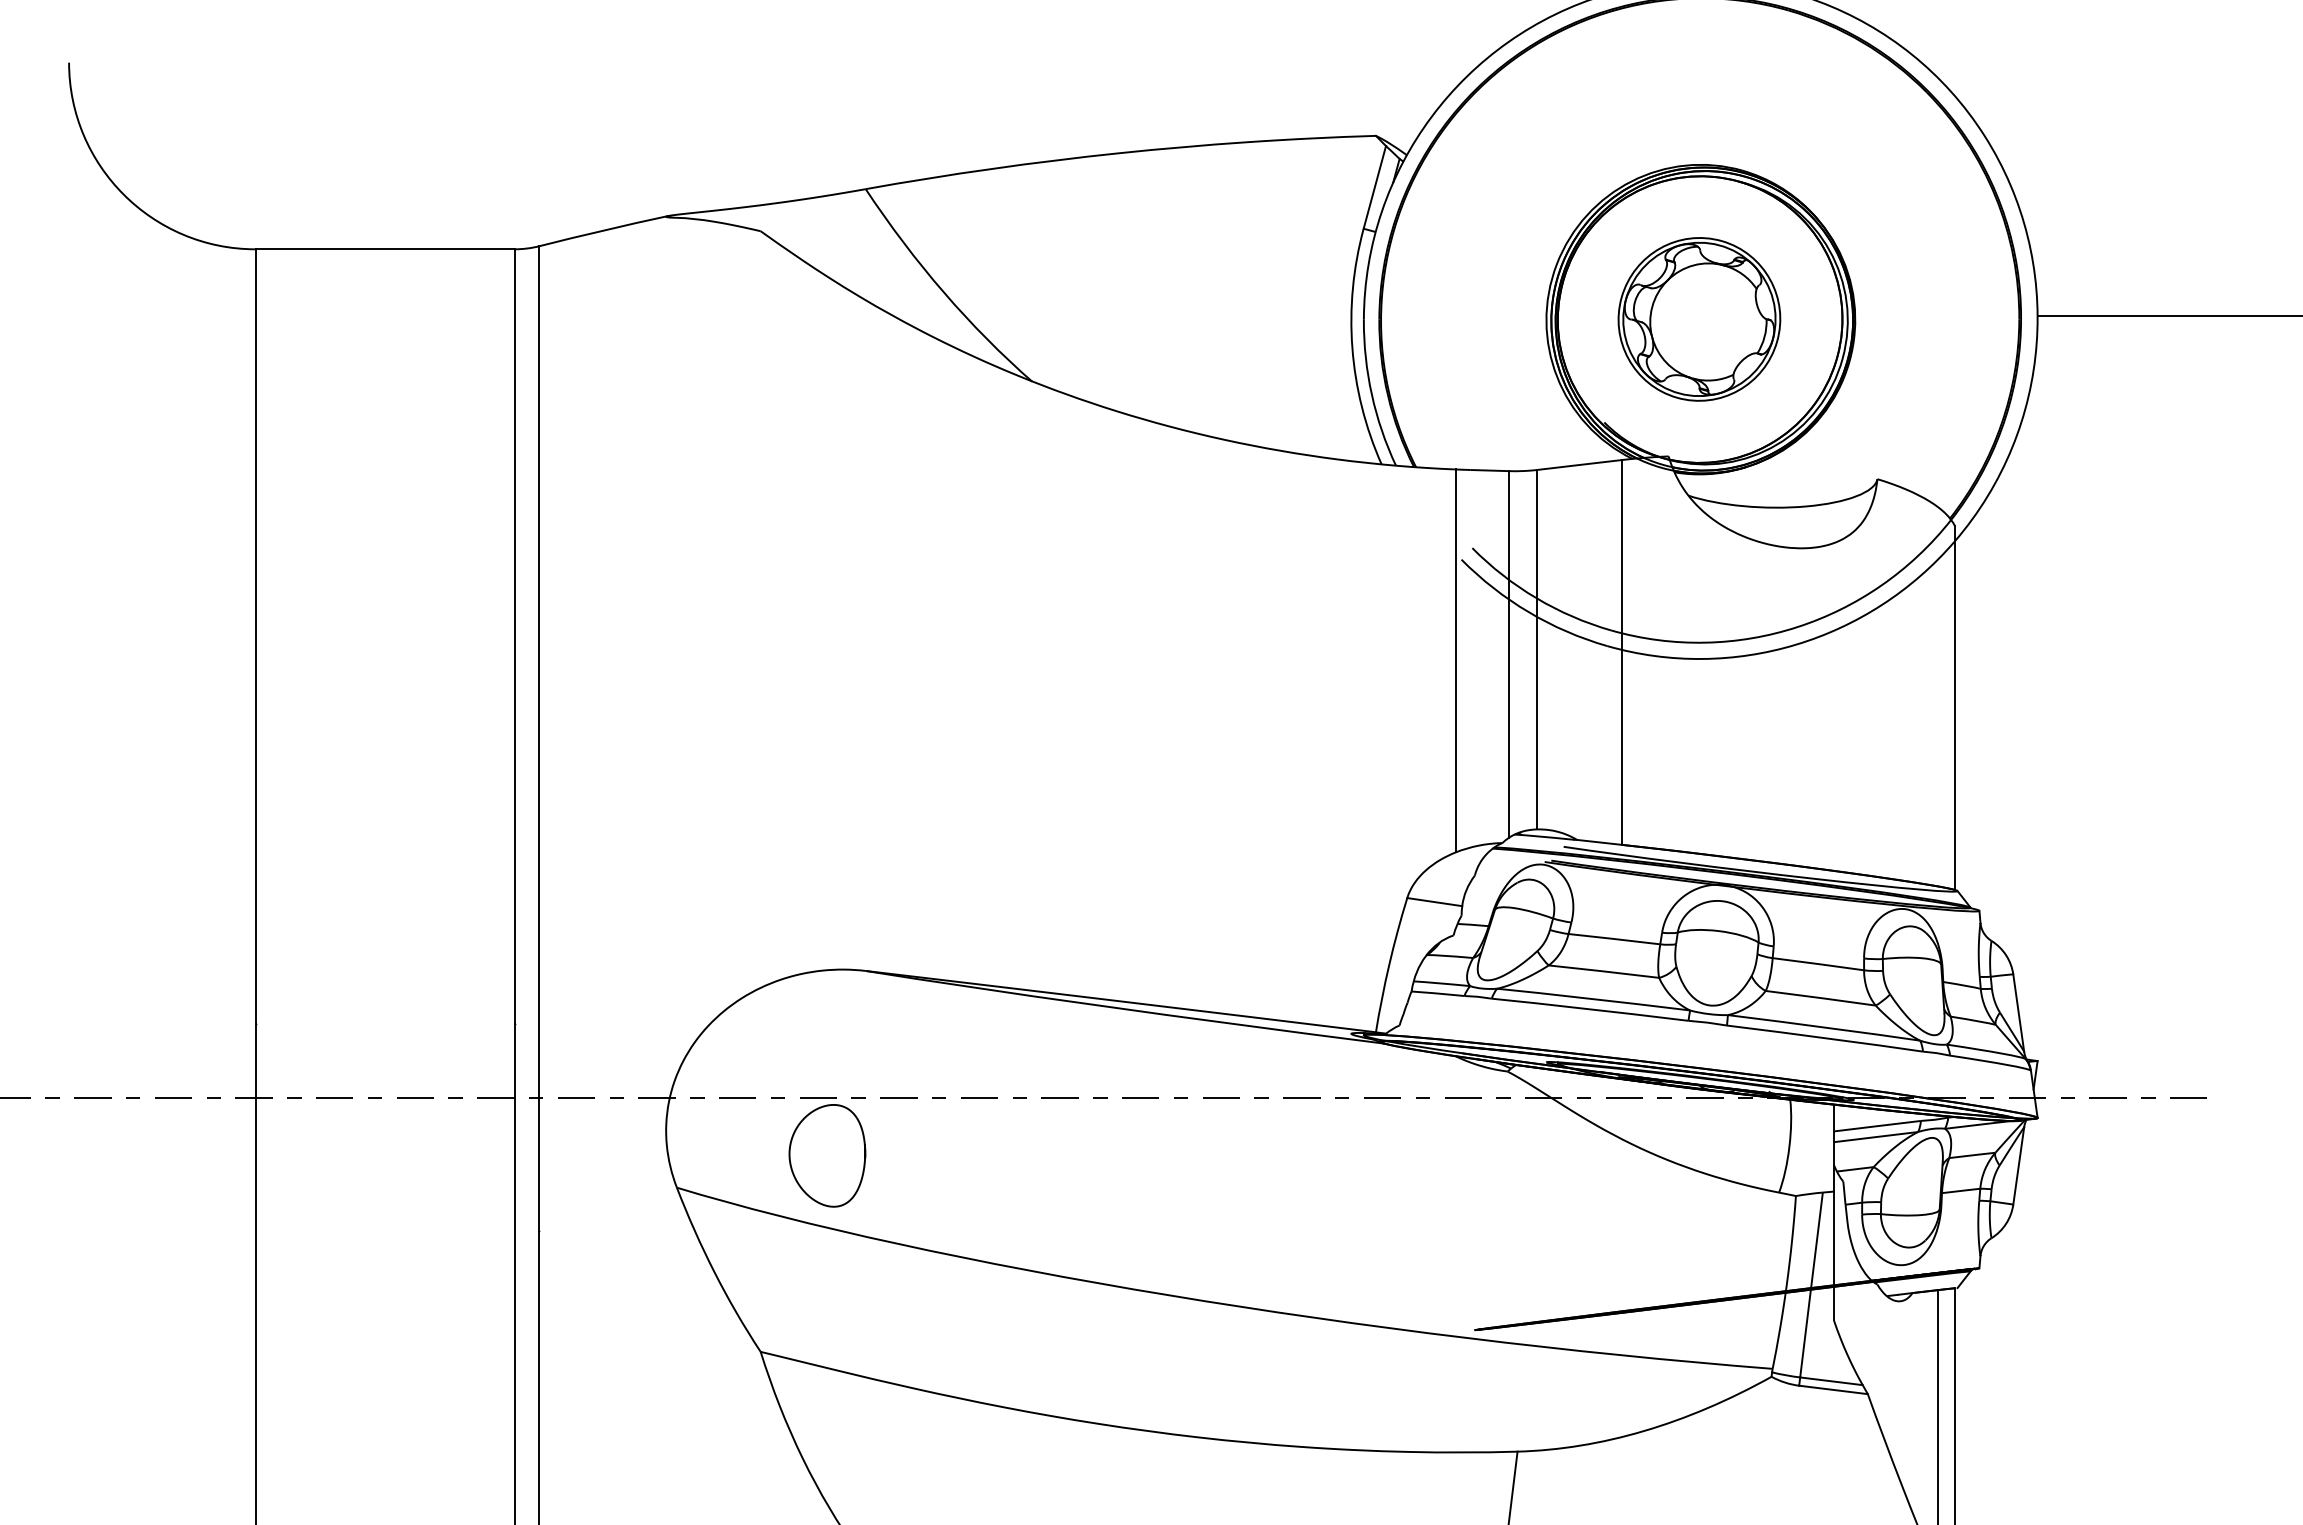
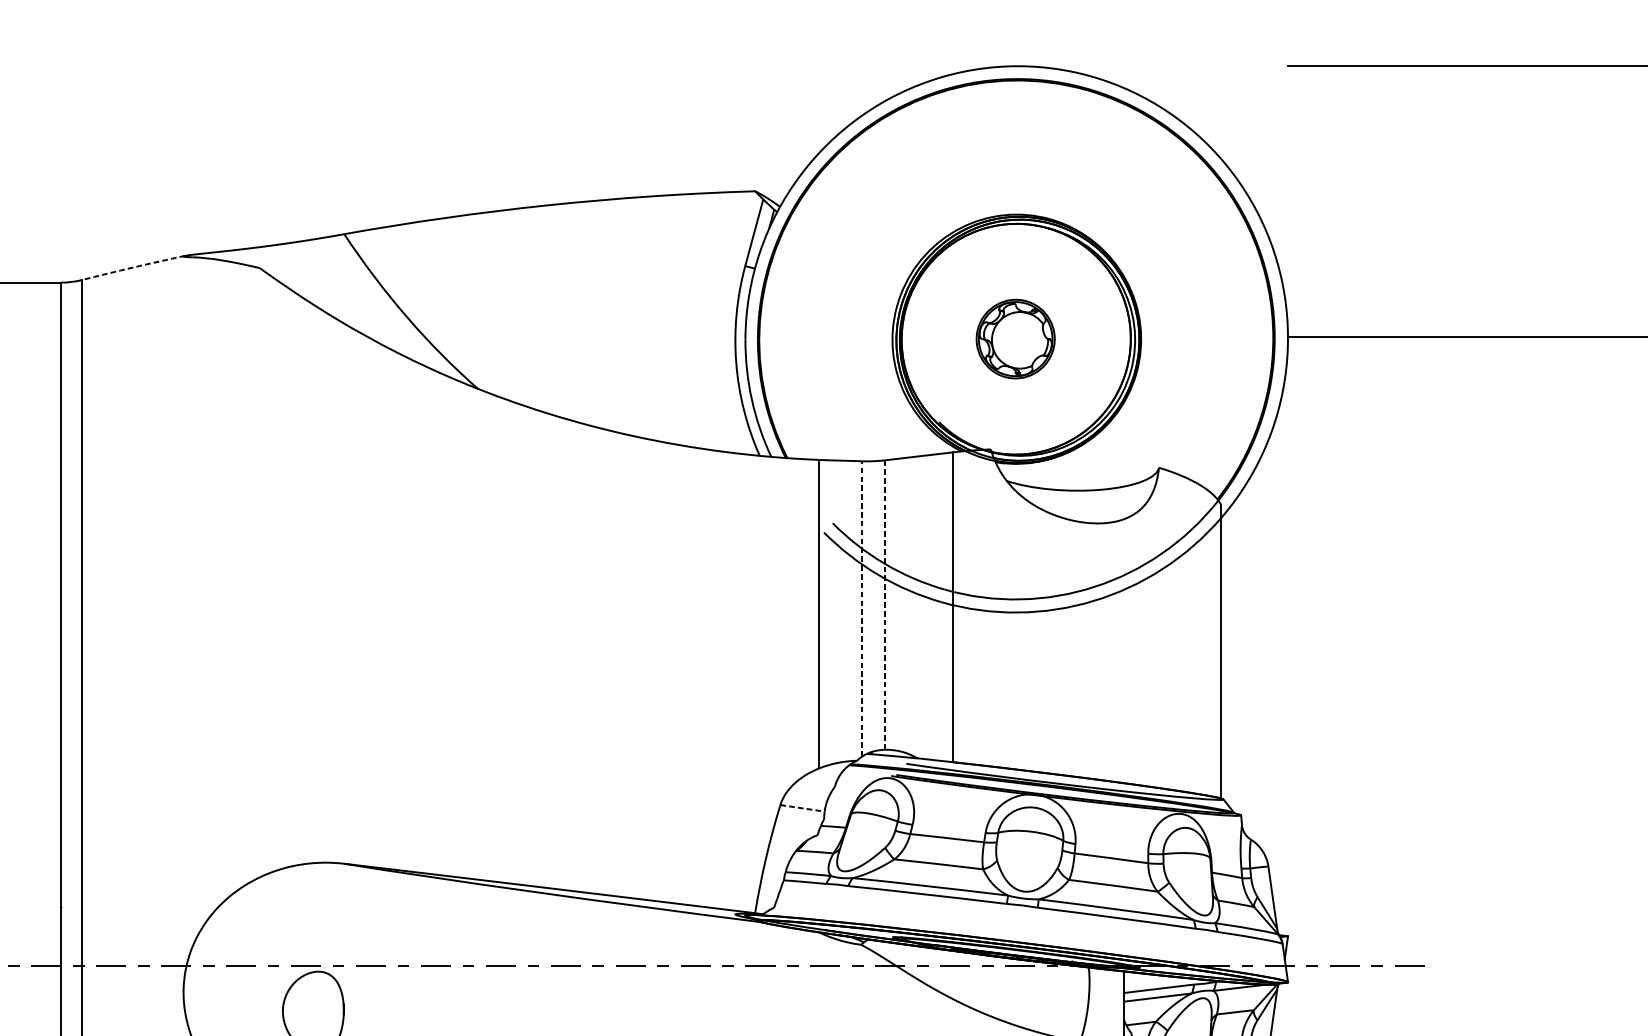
arc: (603, 230) -> (133, 267), solid -> dashed
part: (1699, 319) -> (1015, 339), size x0.6
line: (1537, 649) -> (885, 604), solid -> dashed
line: (1508, 654) -> (861, 608), solid -> dashed
line: (1434, 902) -> (802, 808), solid -> dashed

